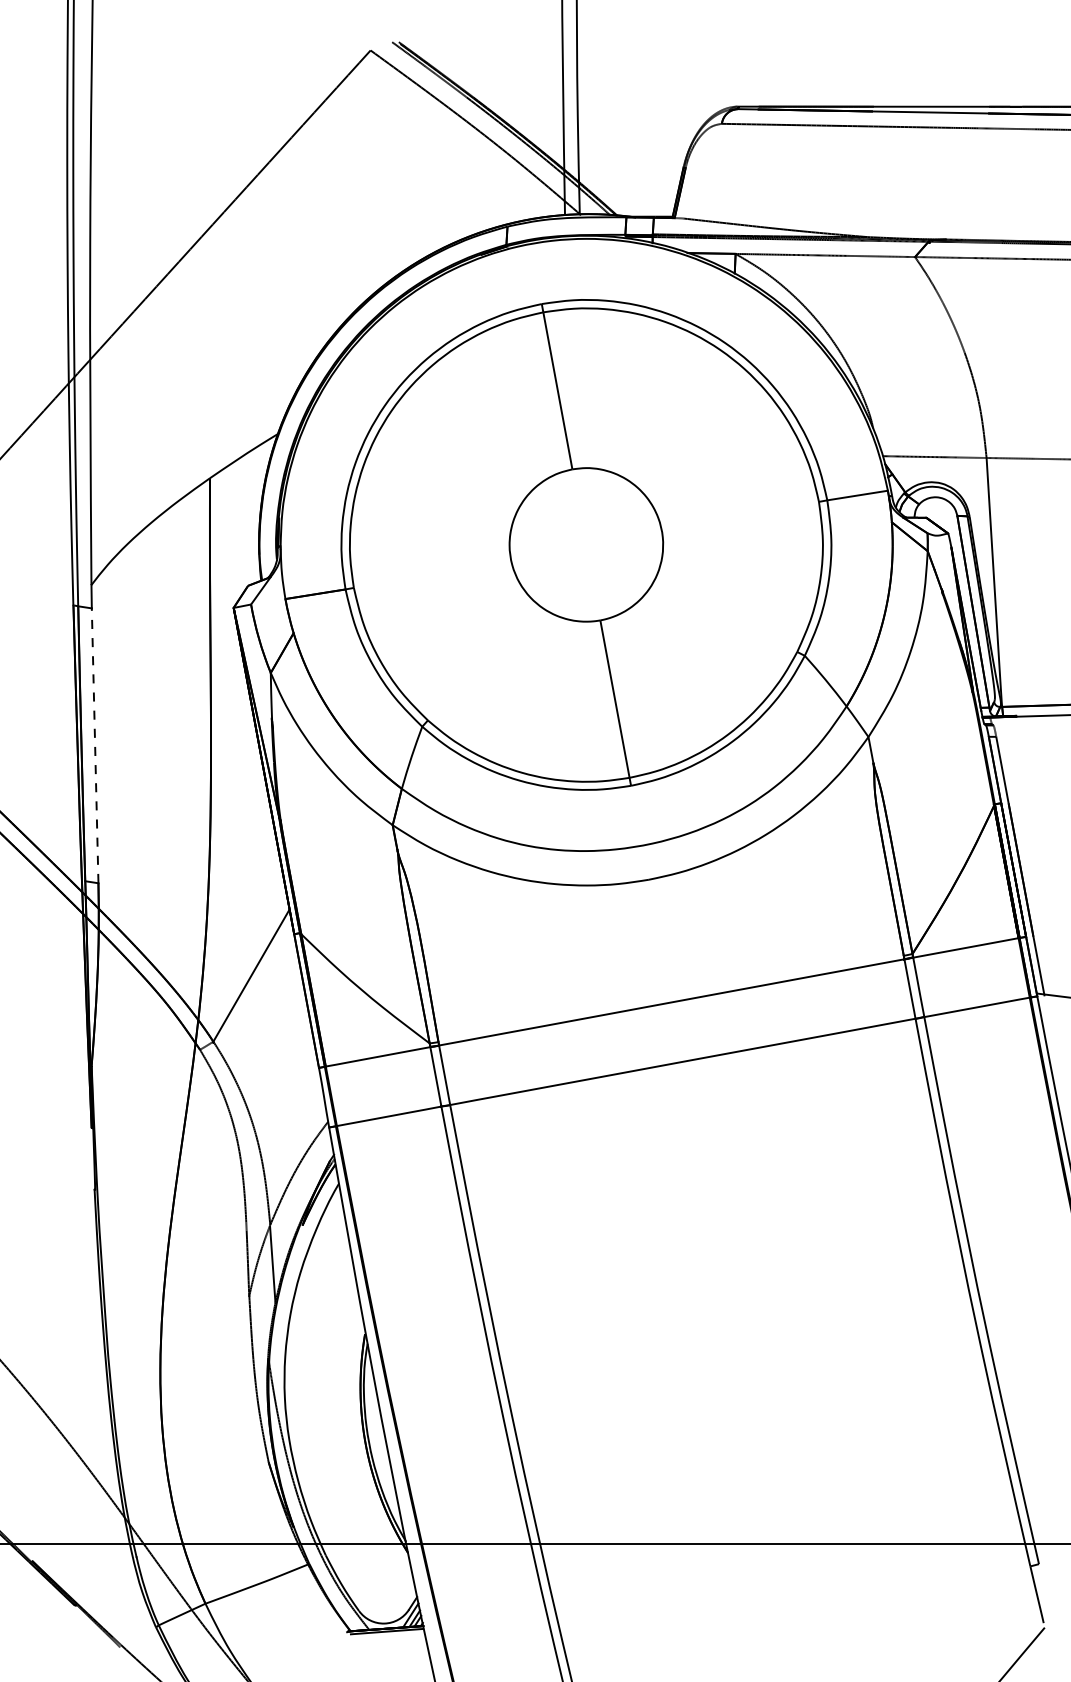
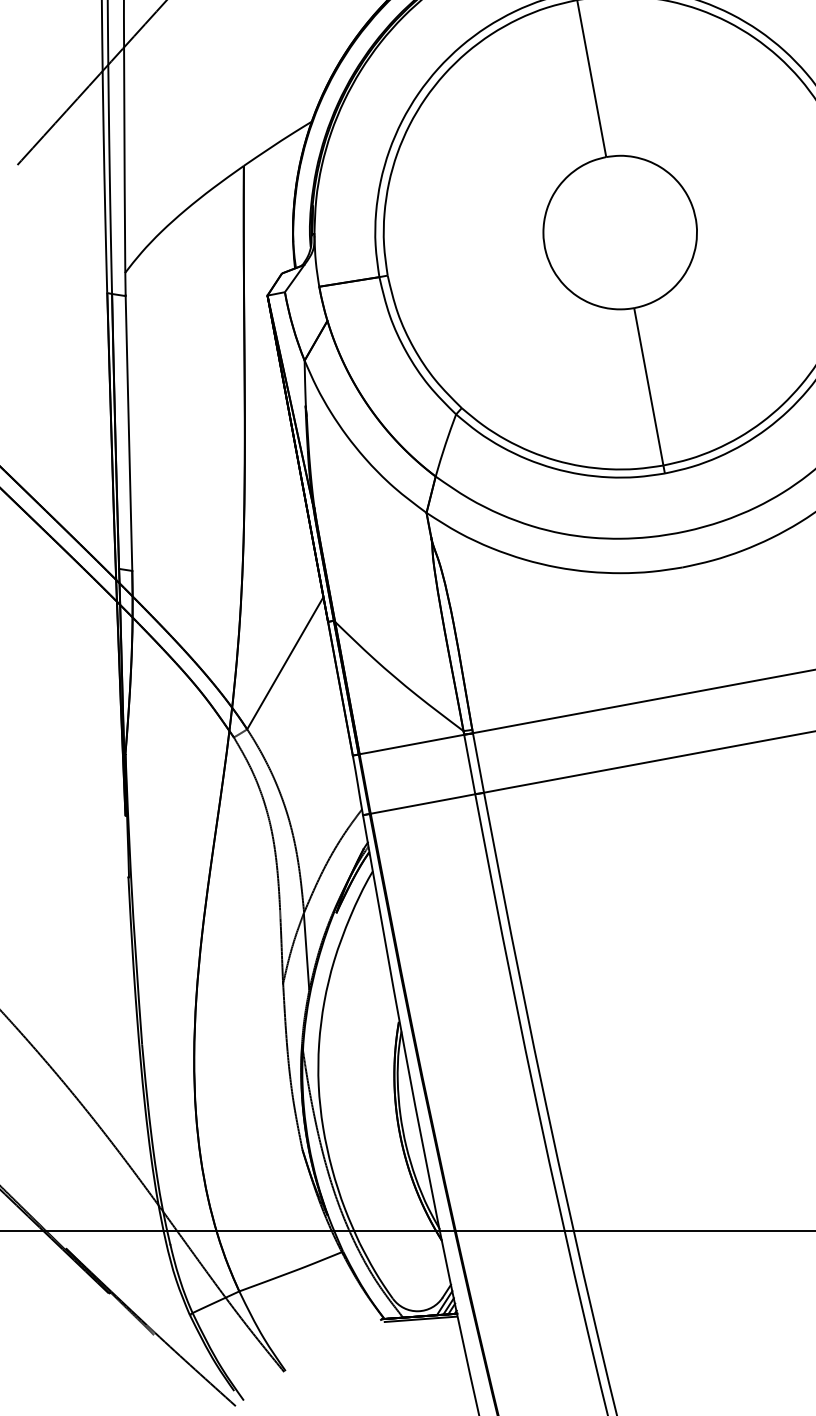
line: (95, 745) -> (129, 433), dashed -> solid

